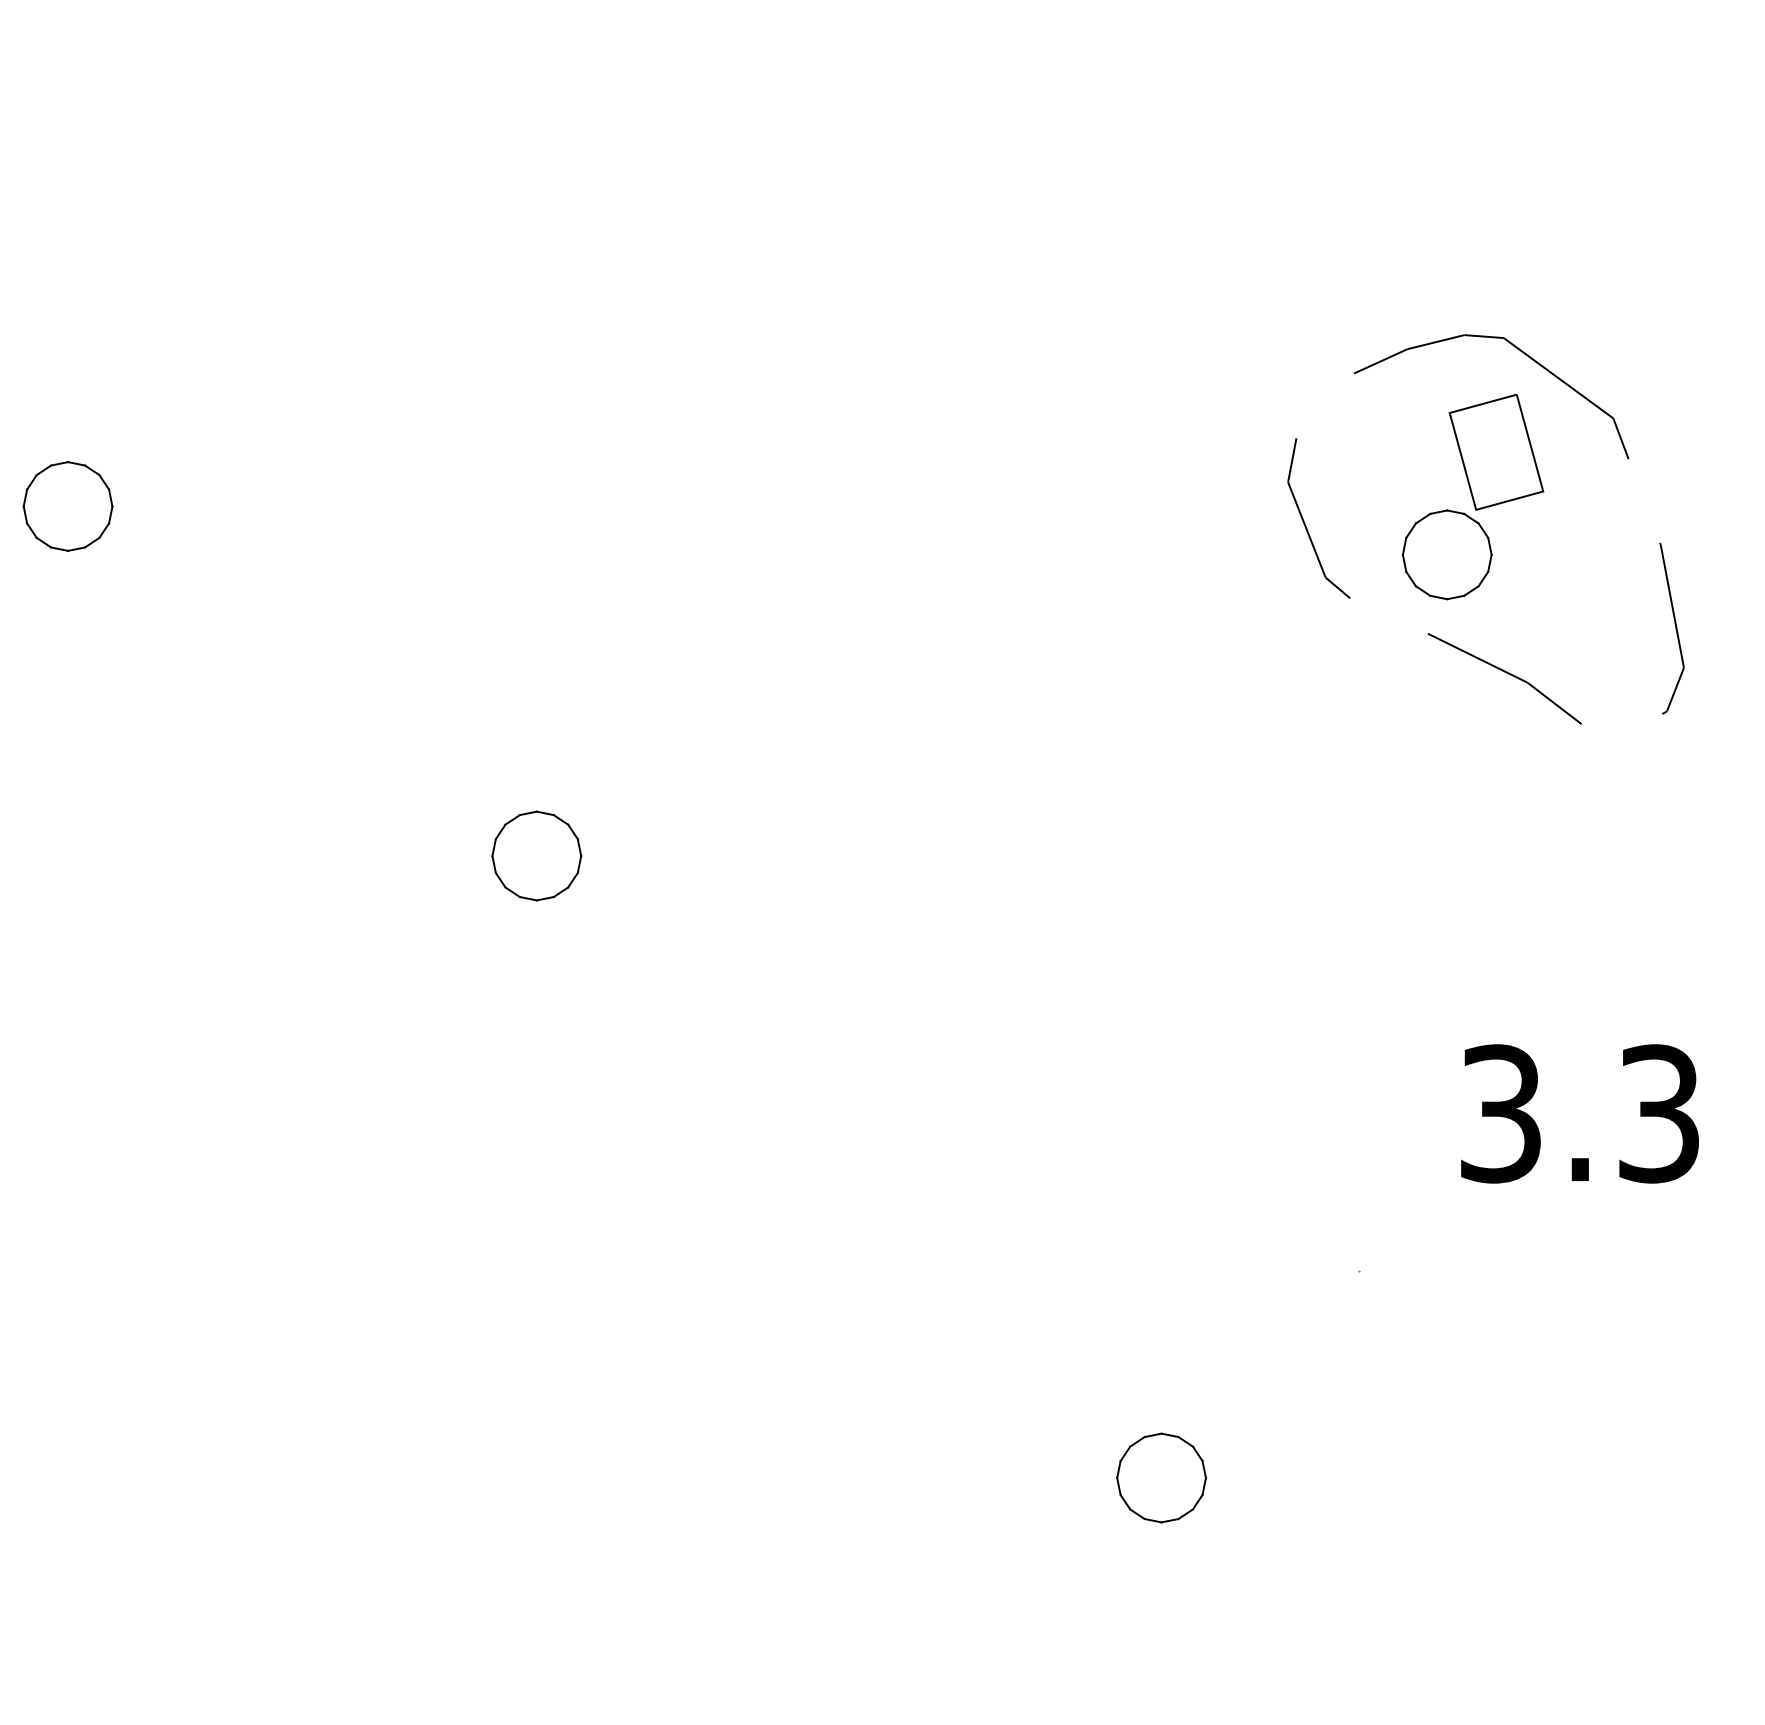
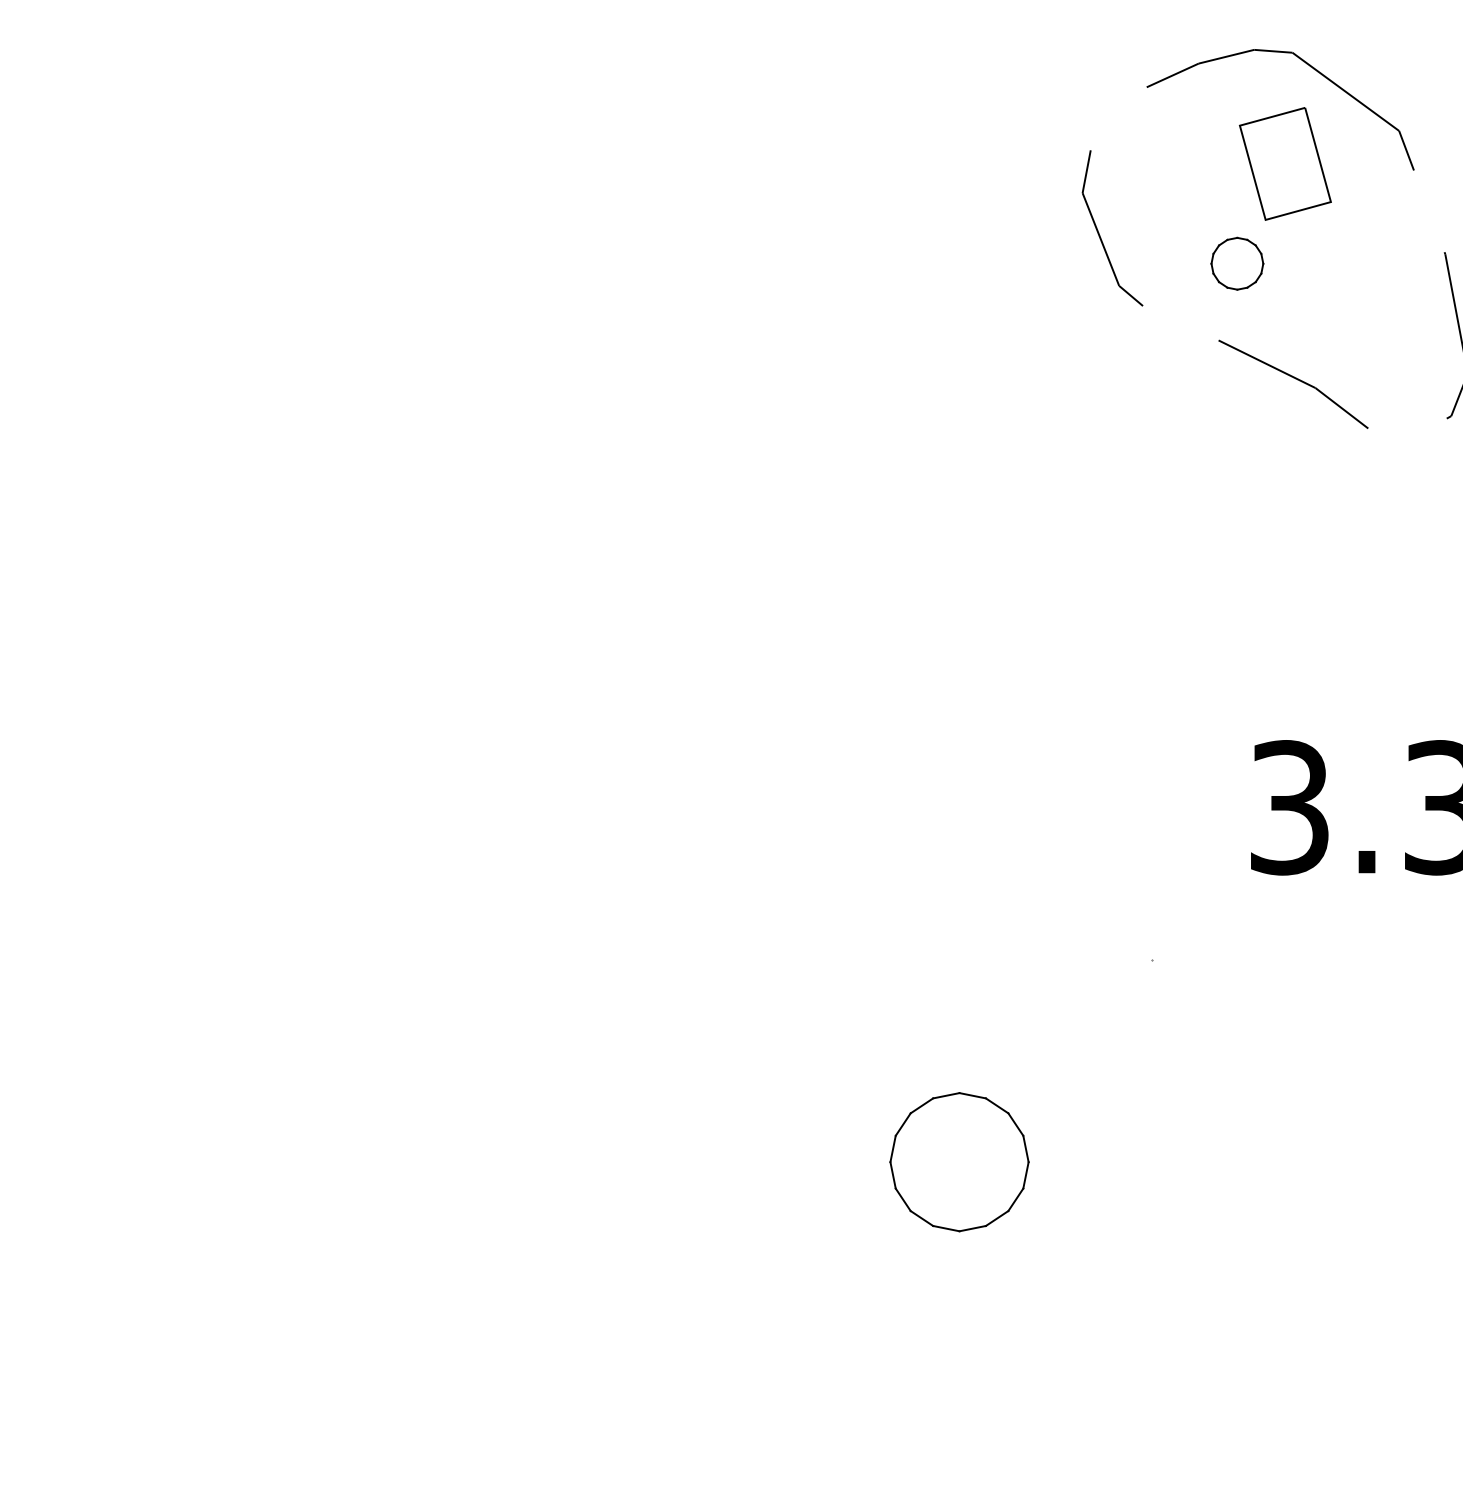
part: (1446, 554) -> (1236, 263), size x0.6
part: (536, 855) -> (351, 556), removed
part: (1161, 1477) -> (959, 1161), size x1.6

